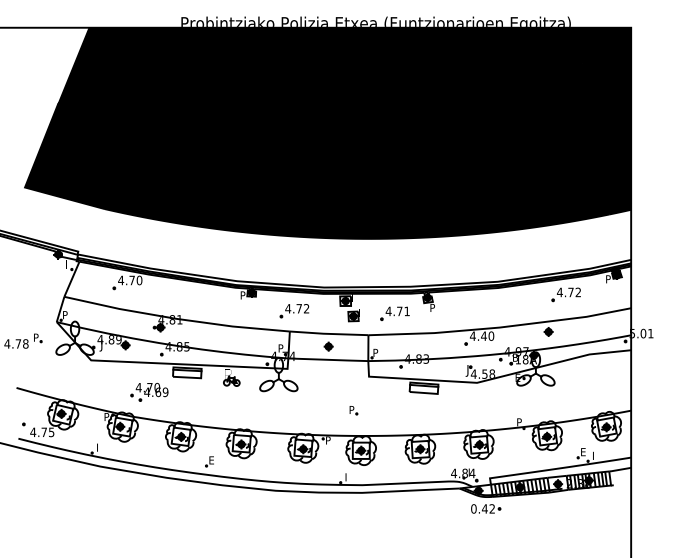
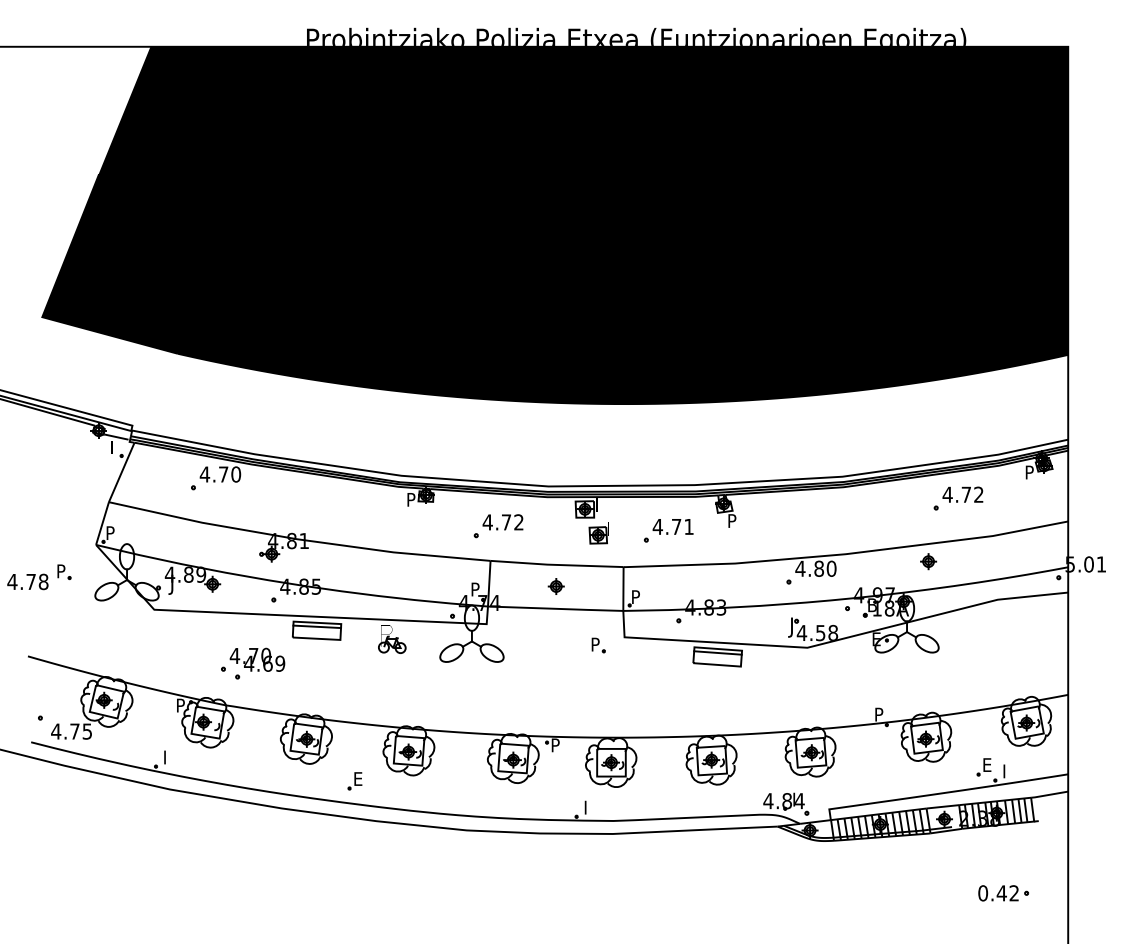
text: (483, 335) -> (818, 567), 4.40 -> 4.80
part: (353, 410) -> (598, 645), moved
part: (486, 508) -> (1004, 892), moved

